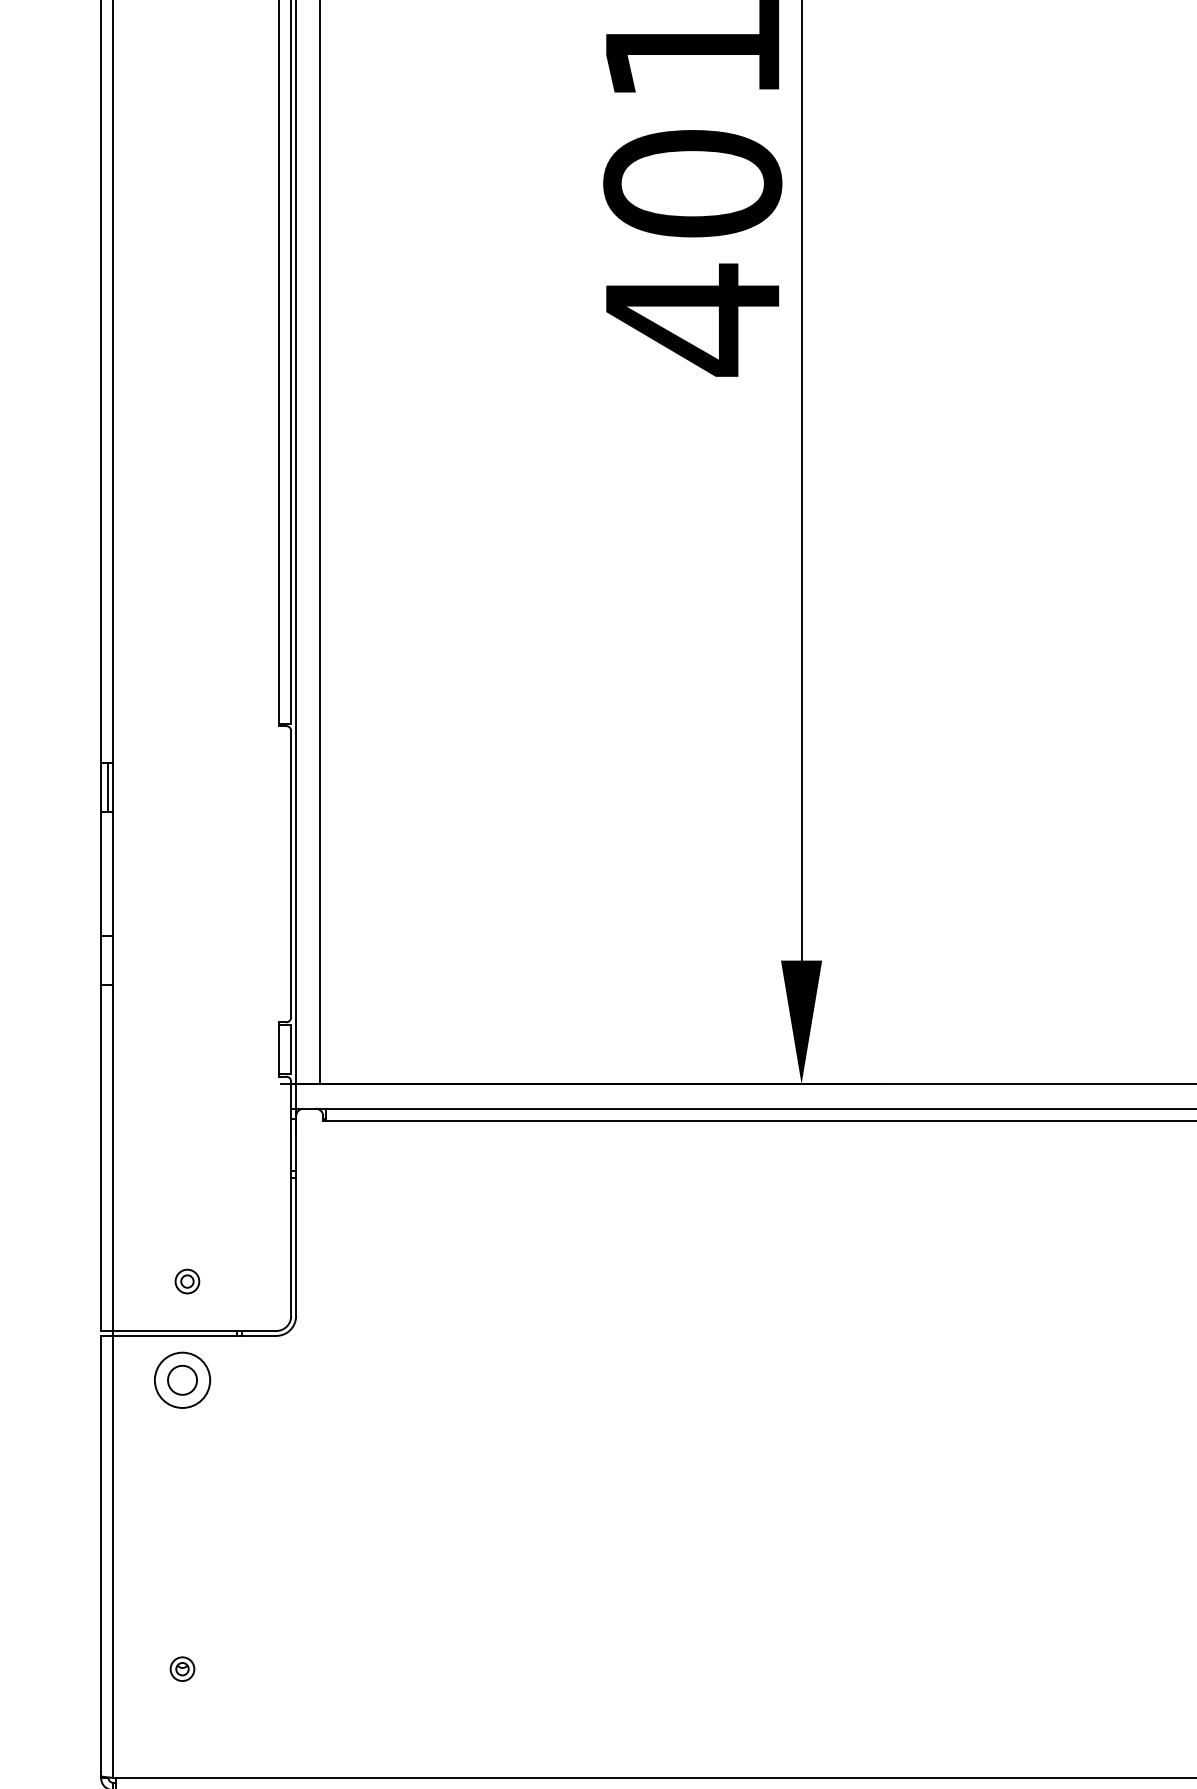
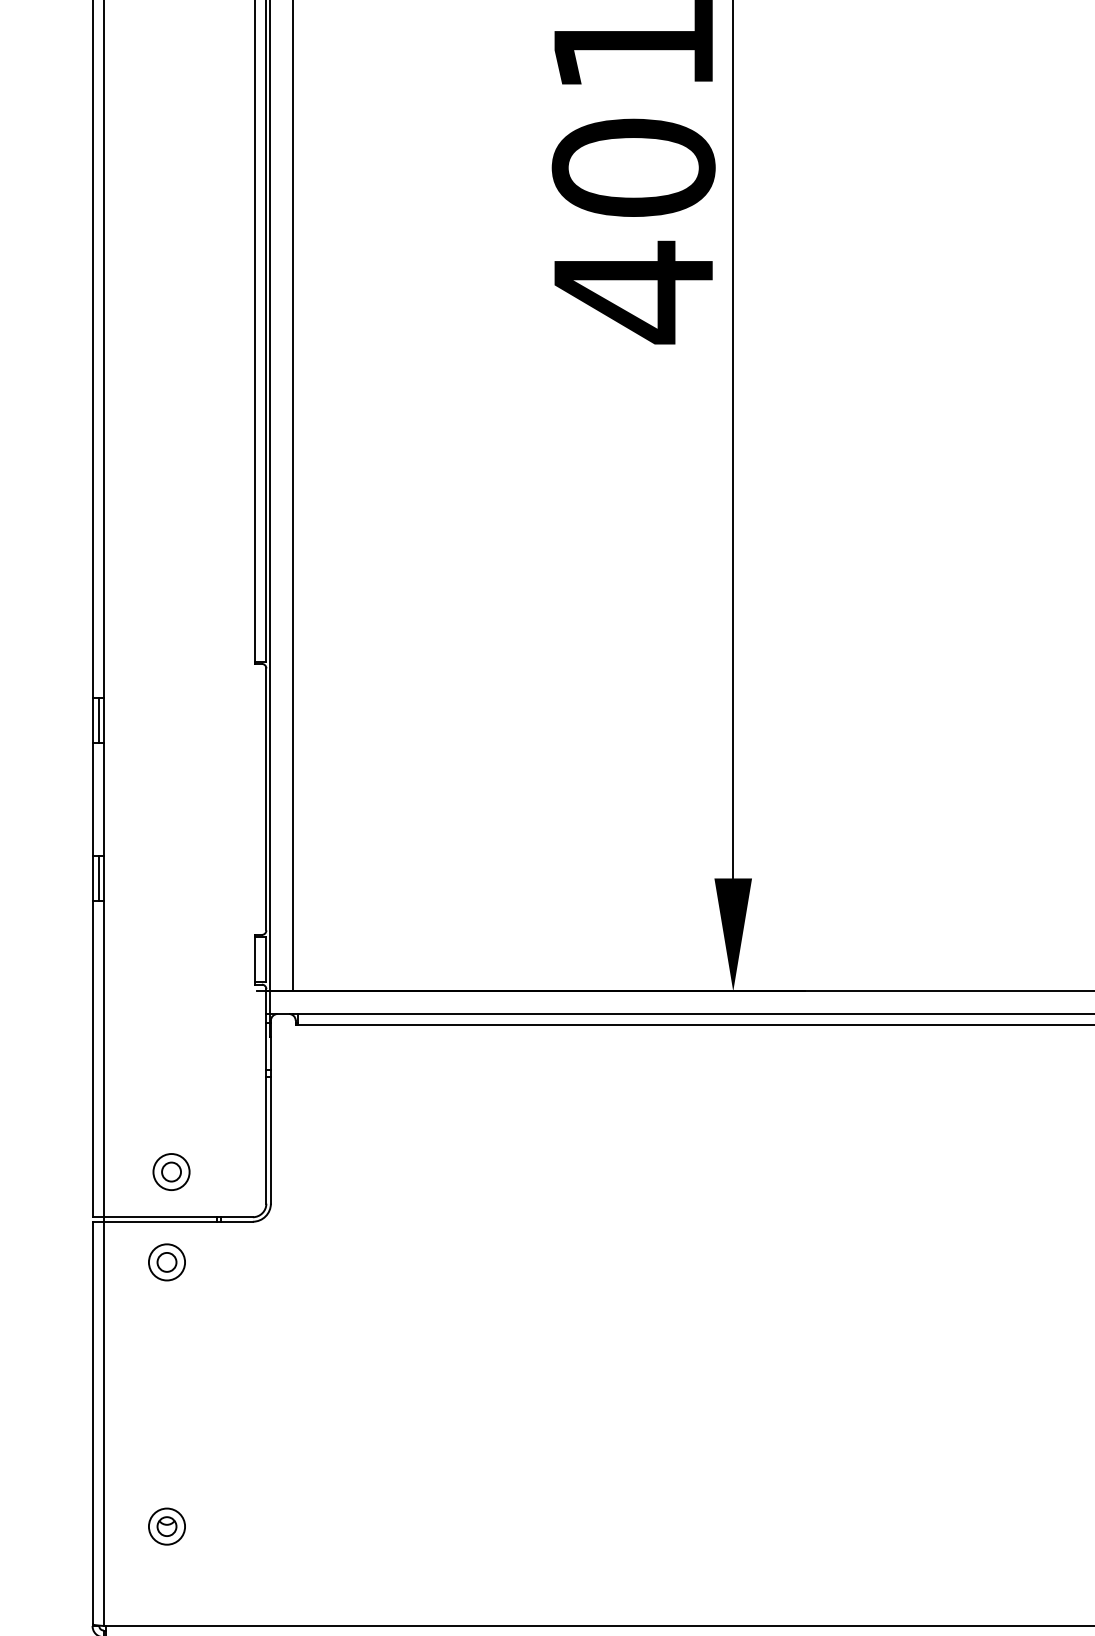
line: (108, 960) -> (99, 878), added
part: (187, 1280) -> (171, 1171), size x1.67
part: (181, 1380) -> (166, 1262), size x0.71
part: (181, 1669) -> (166, 1526), size x1.67

